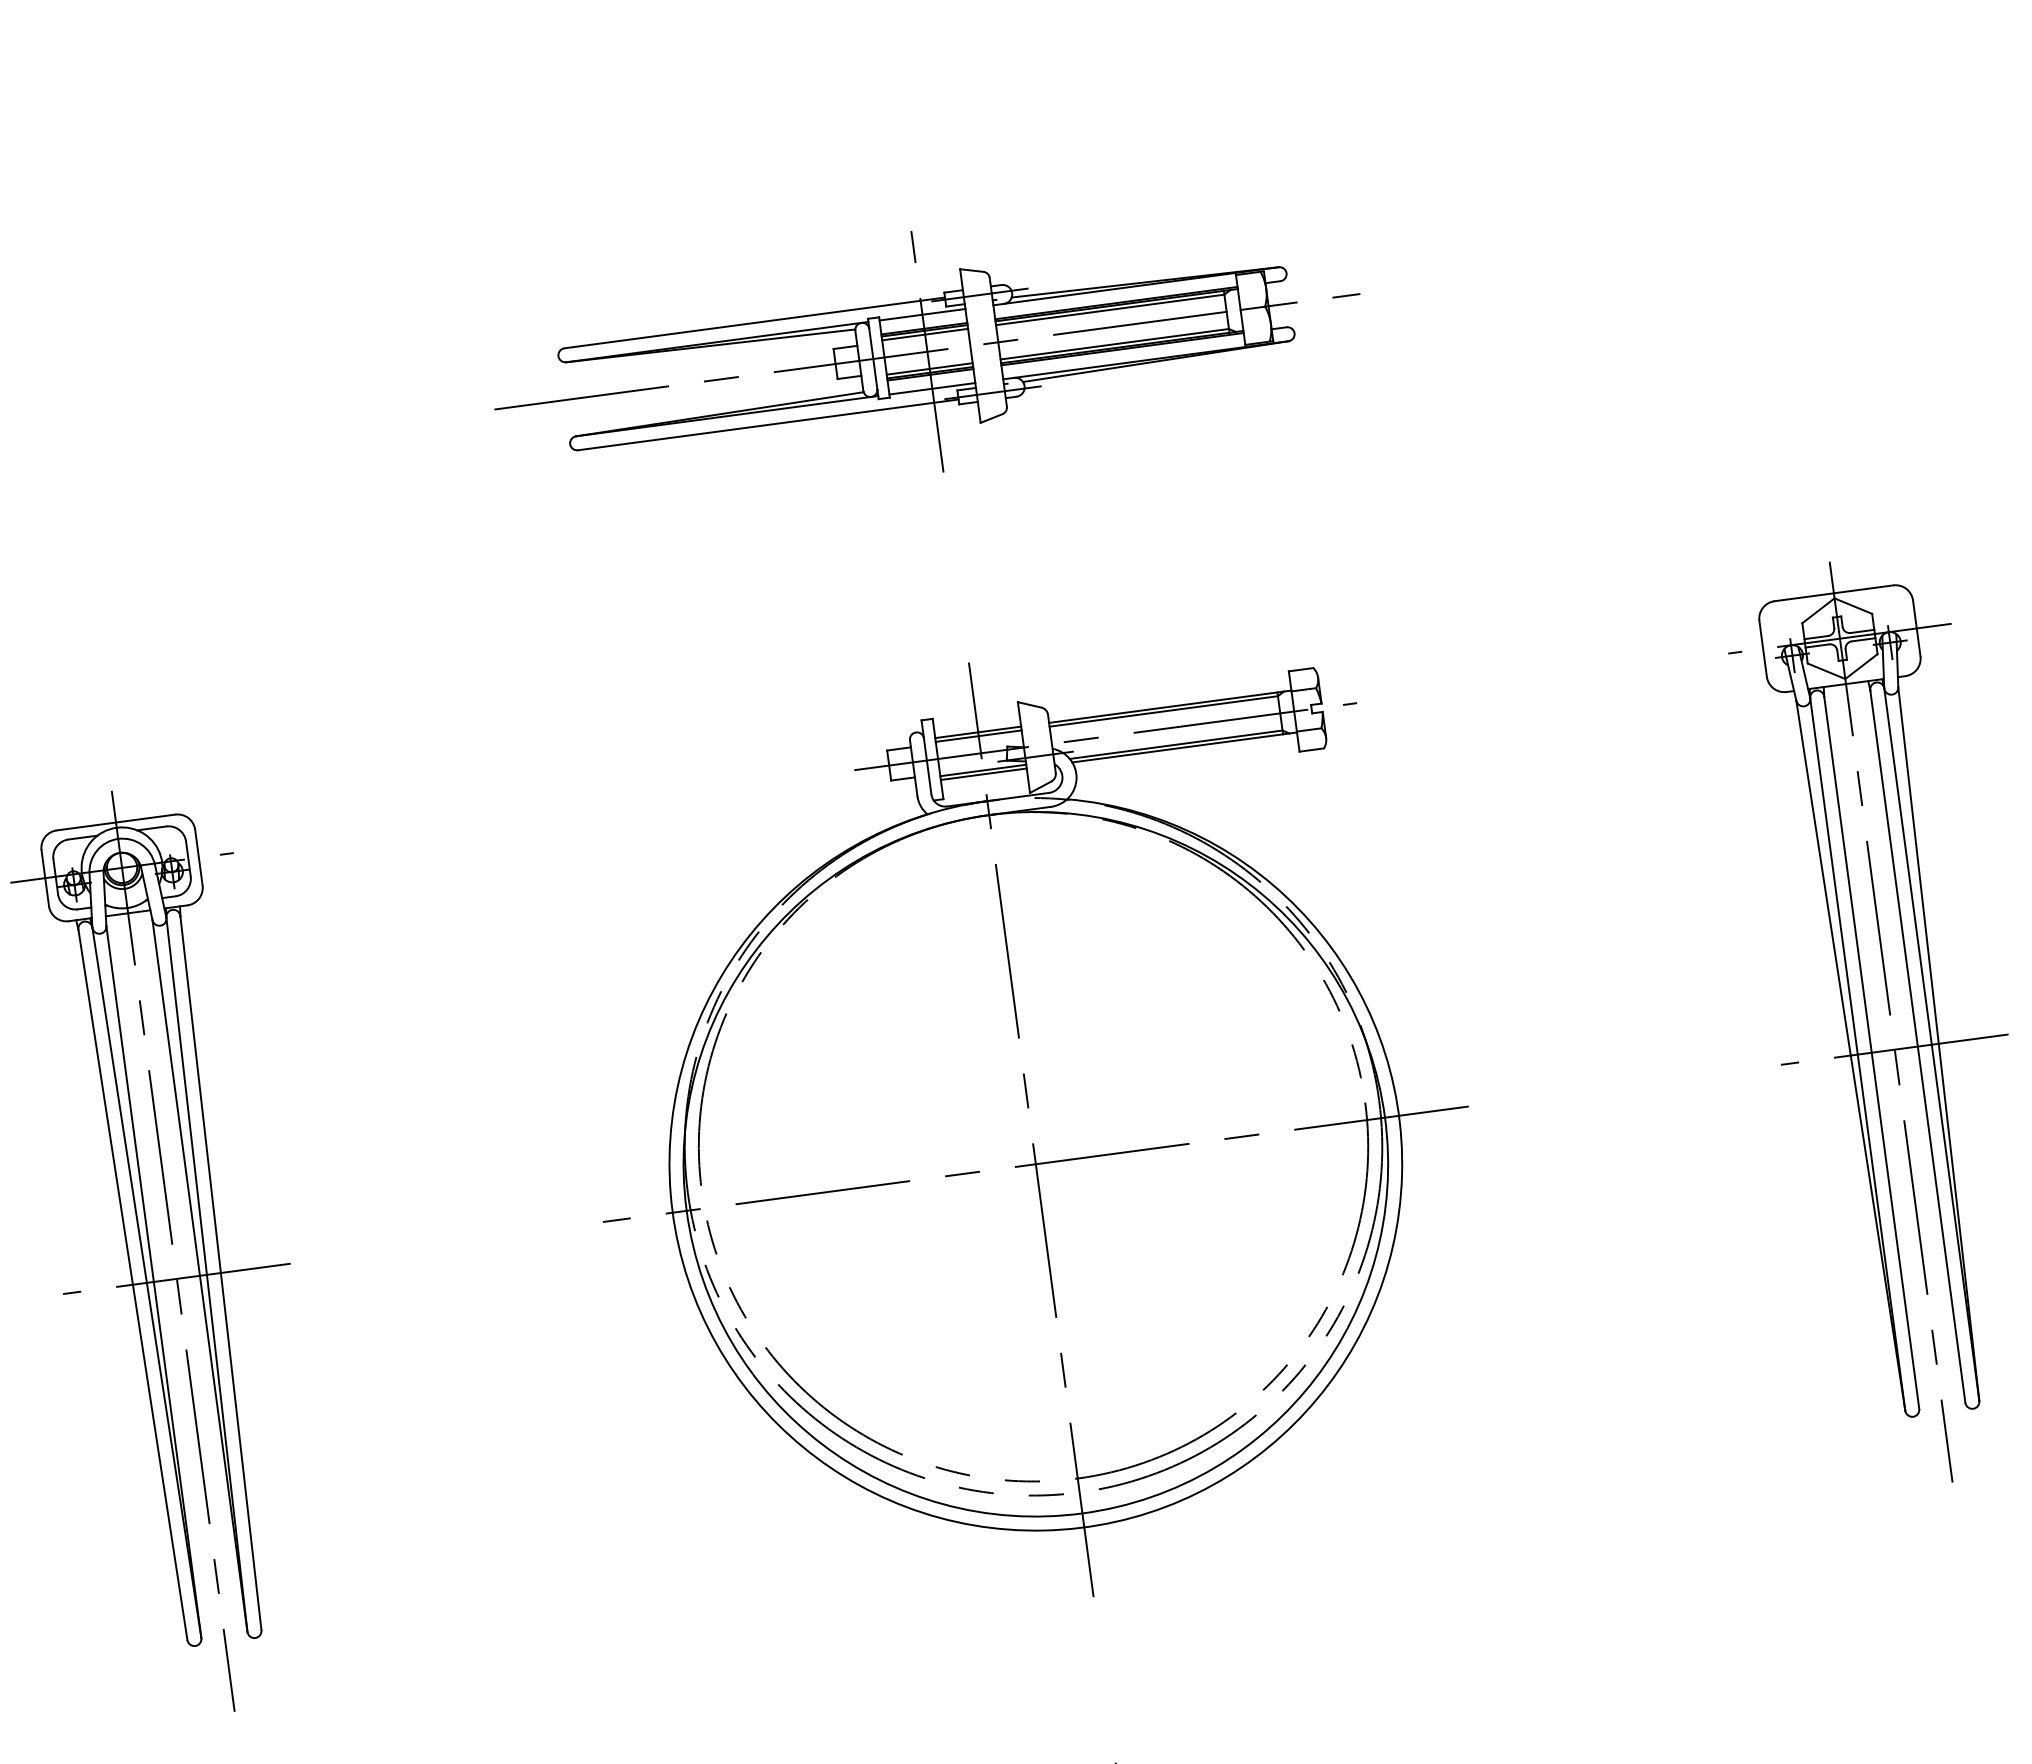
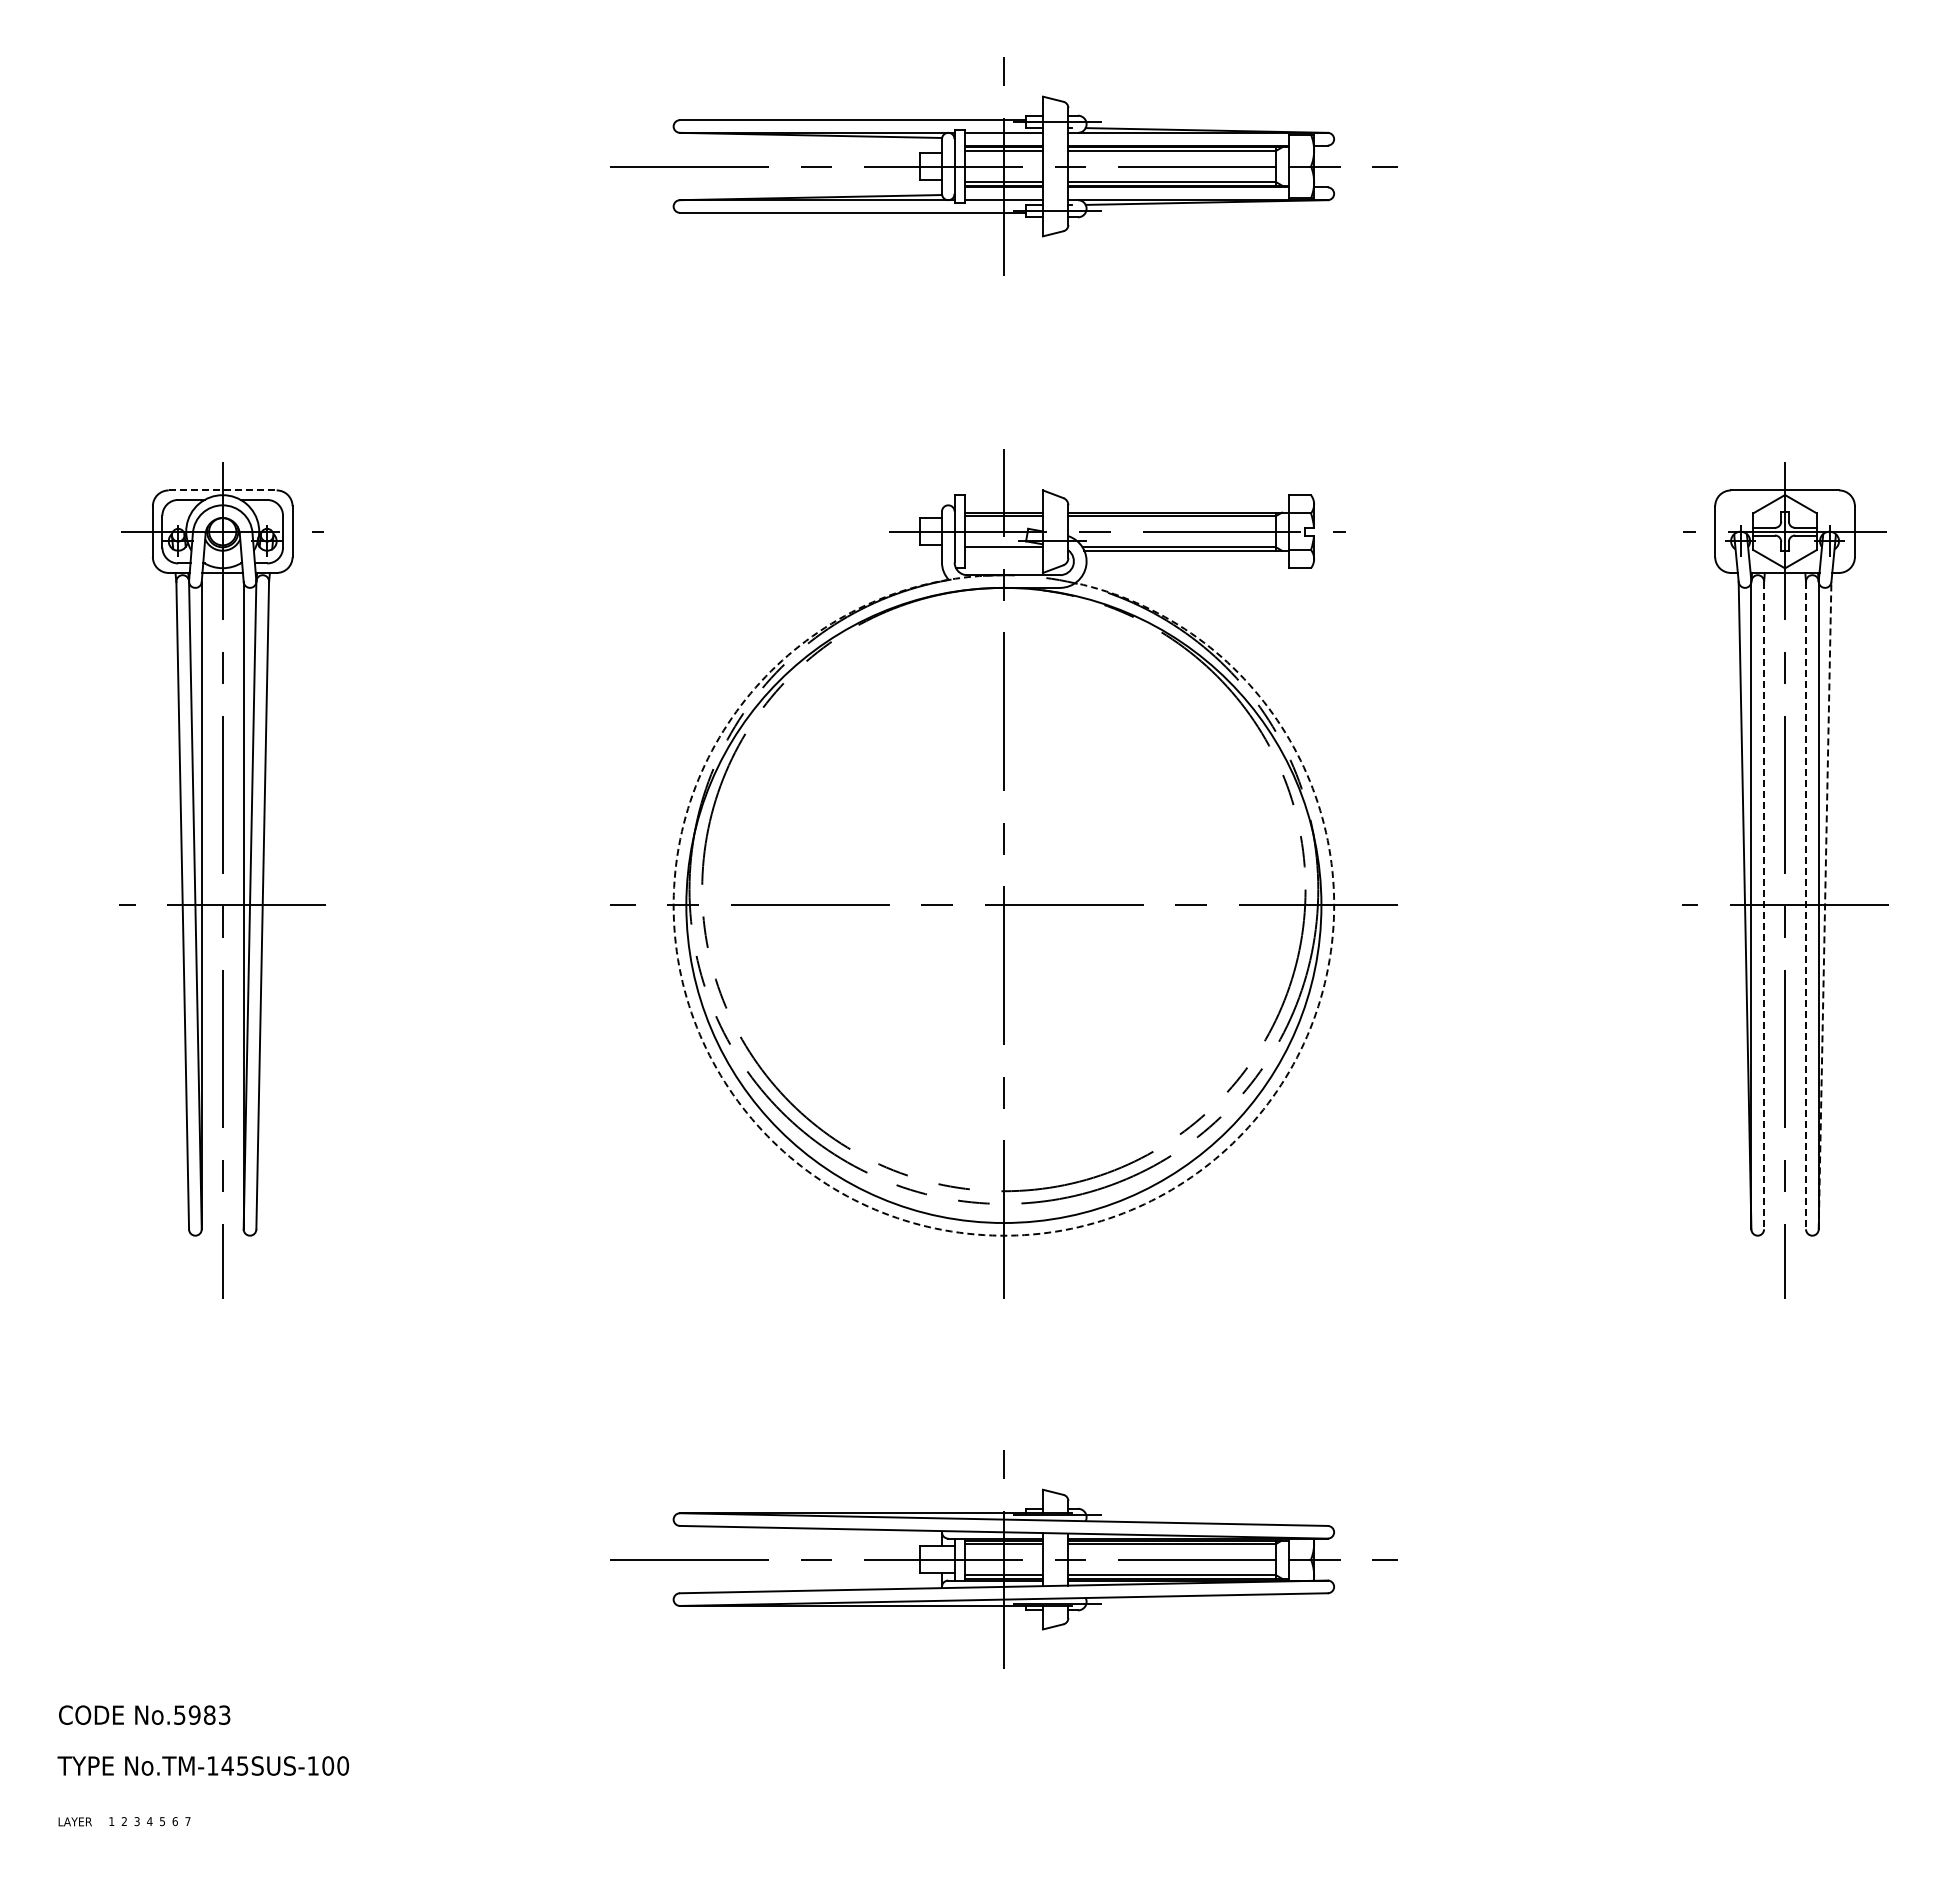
line: (983, 774) -> (1003, 550), removed
line: (115, 822) -> (222, 490), solid -> dashed
line: (1939, 1043) -> (1825, 905), solid -> dashed
line: (1918, 1046) -> (1806, 905), solid -> dashed
line: (1872, 1052) -> (1764, 905), solid -> dashed
arc: (1043, 1530) -> (967, 1233), solid -> dashed

